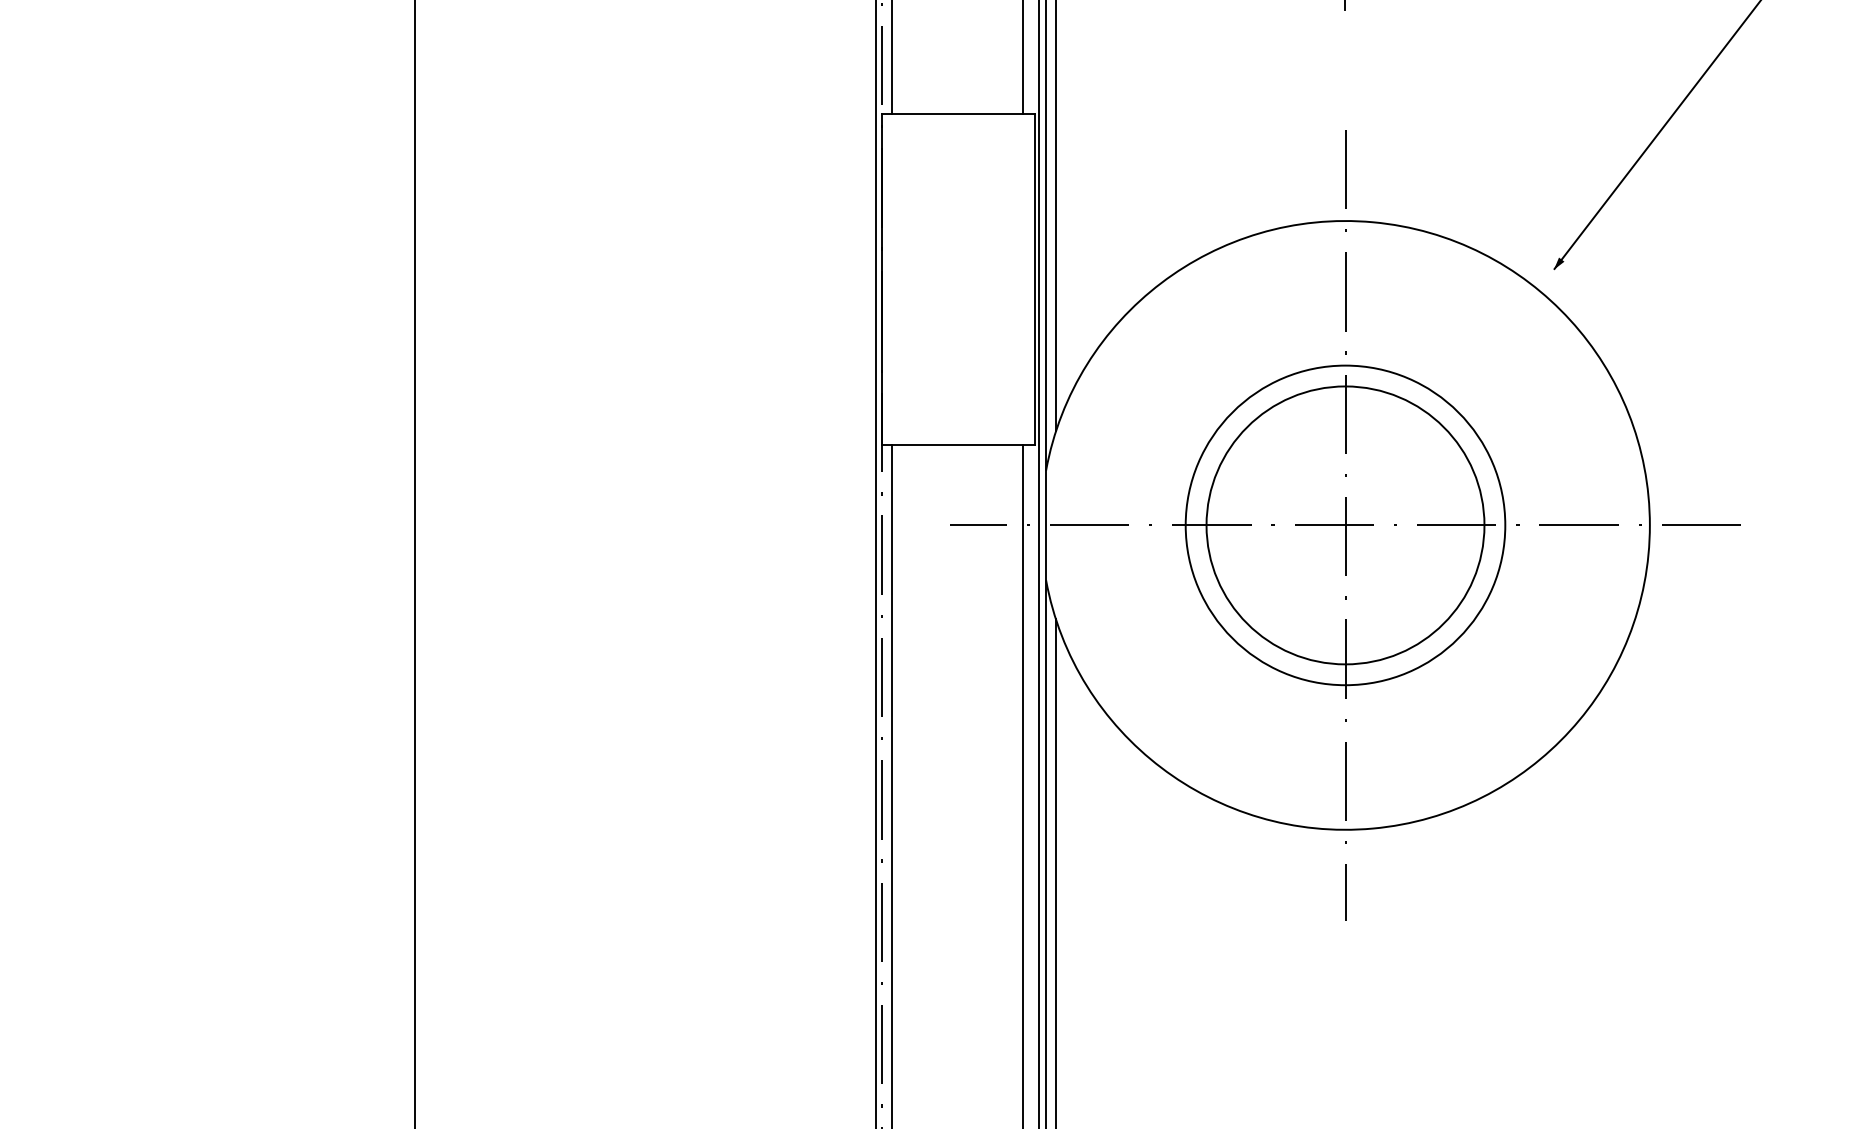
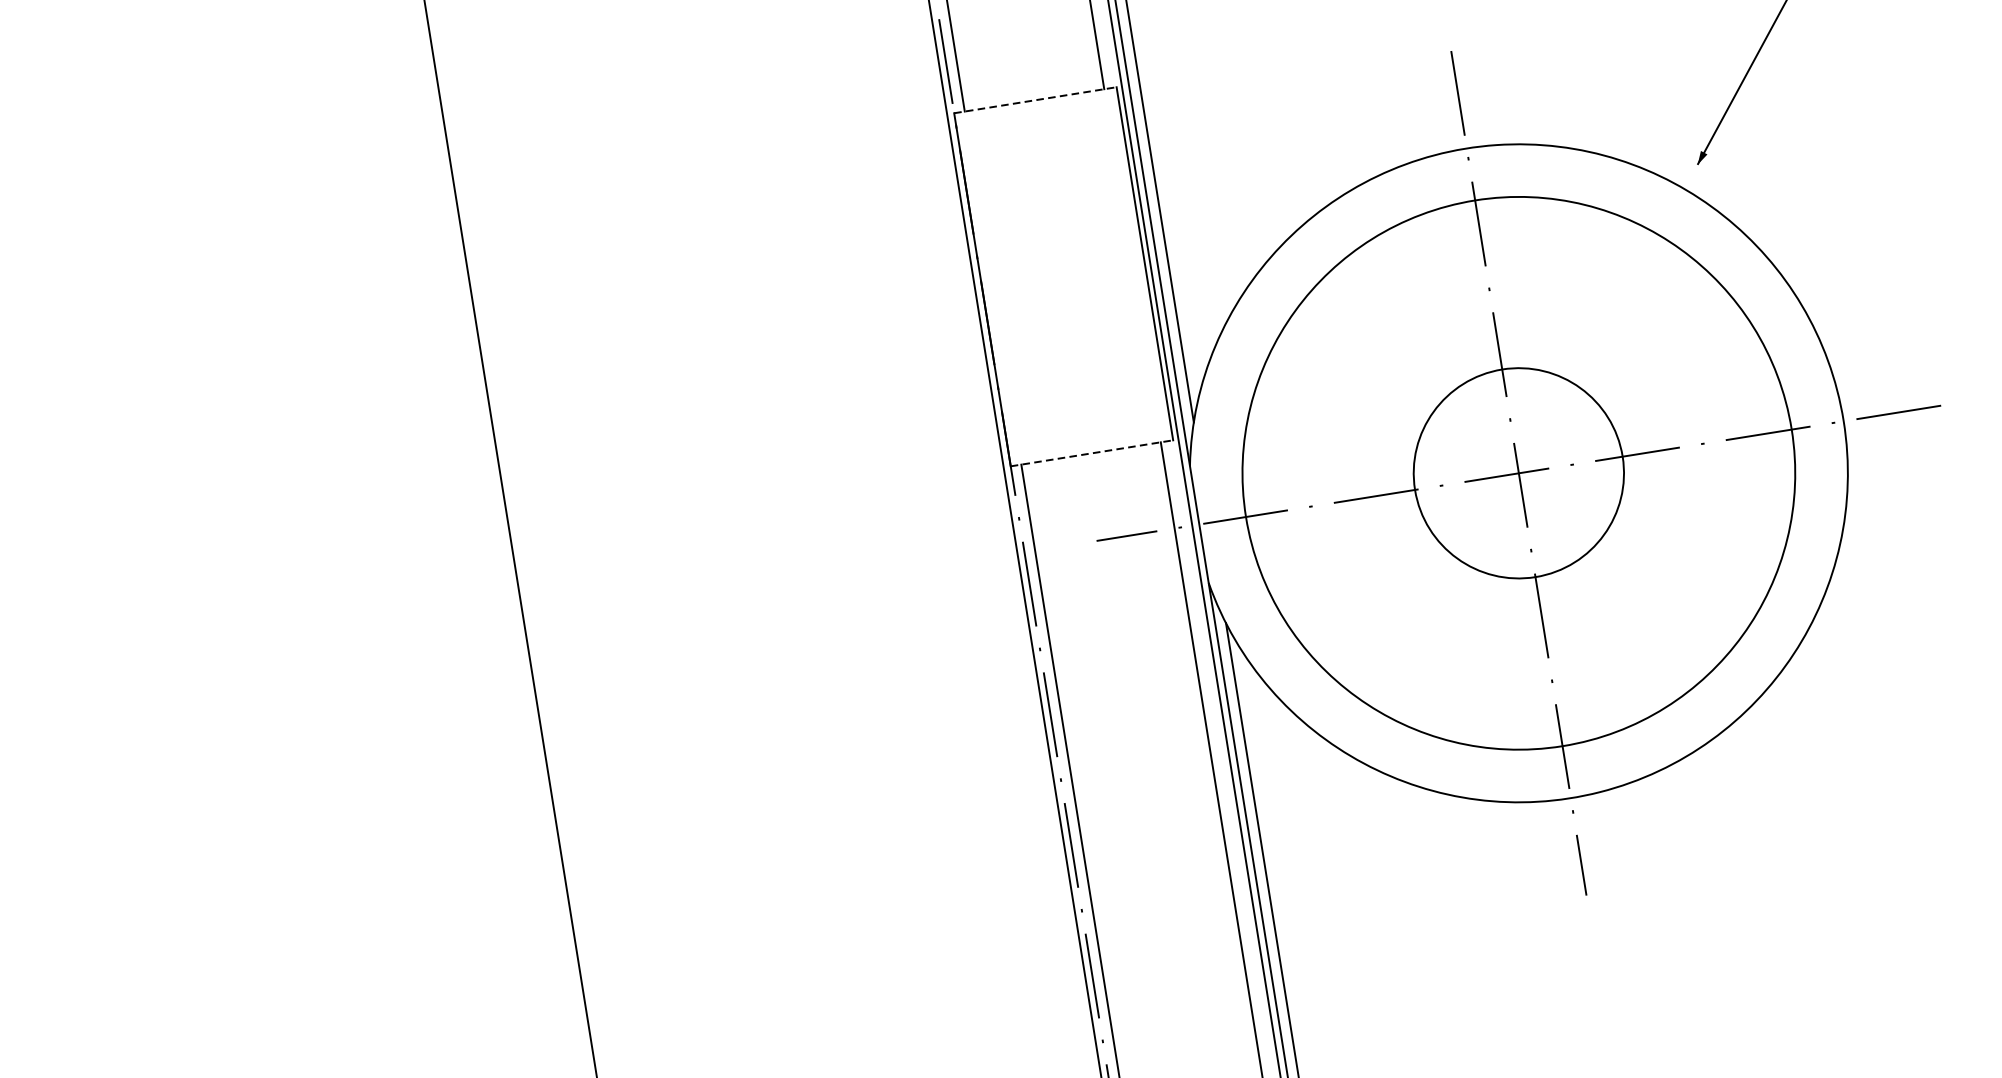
line: (958, 113) -> (1035, 99), solid -> dashed
line: (958, 444) -> (1092, 453), solid -> dashed
circle: (1345, 525) -> (1518, 473), size x0.7
circle: (1345, 525) -> (1518, 473), size x1.6

